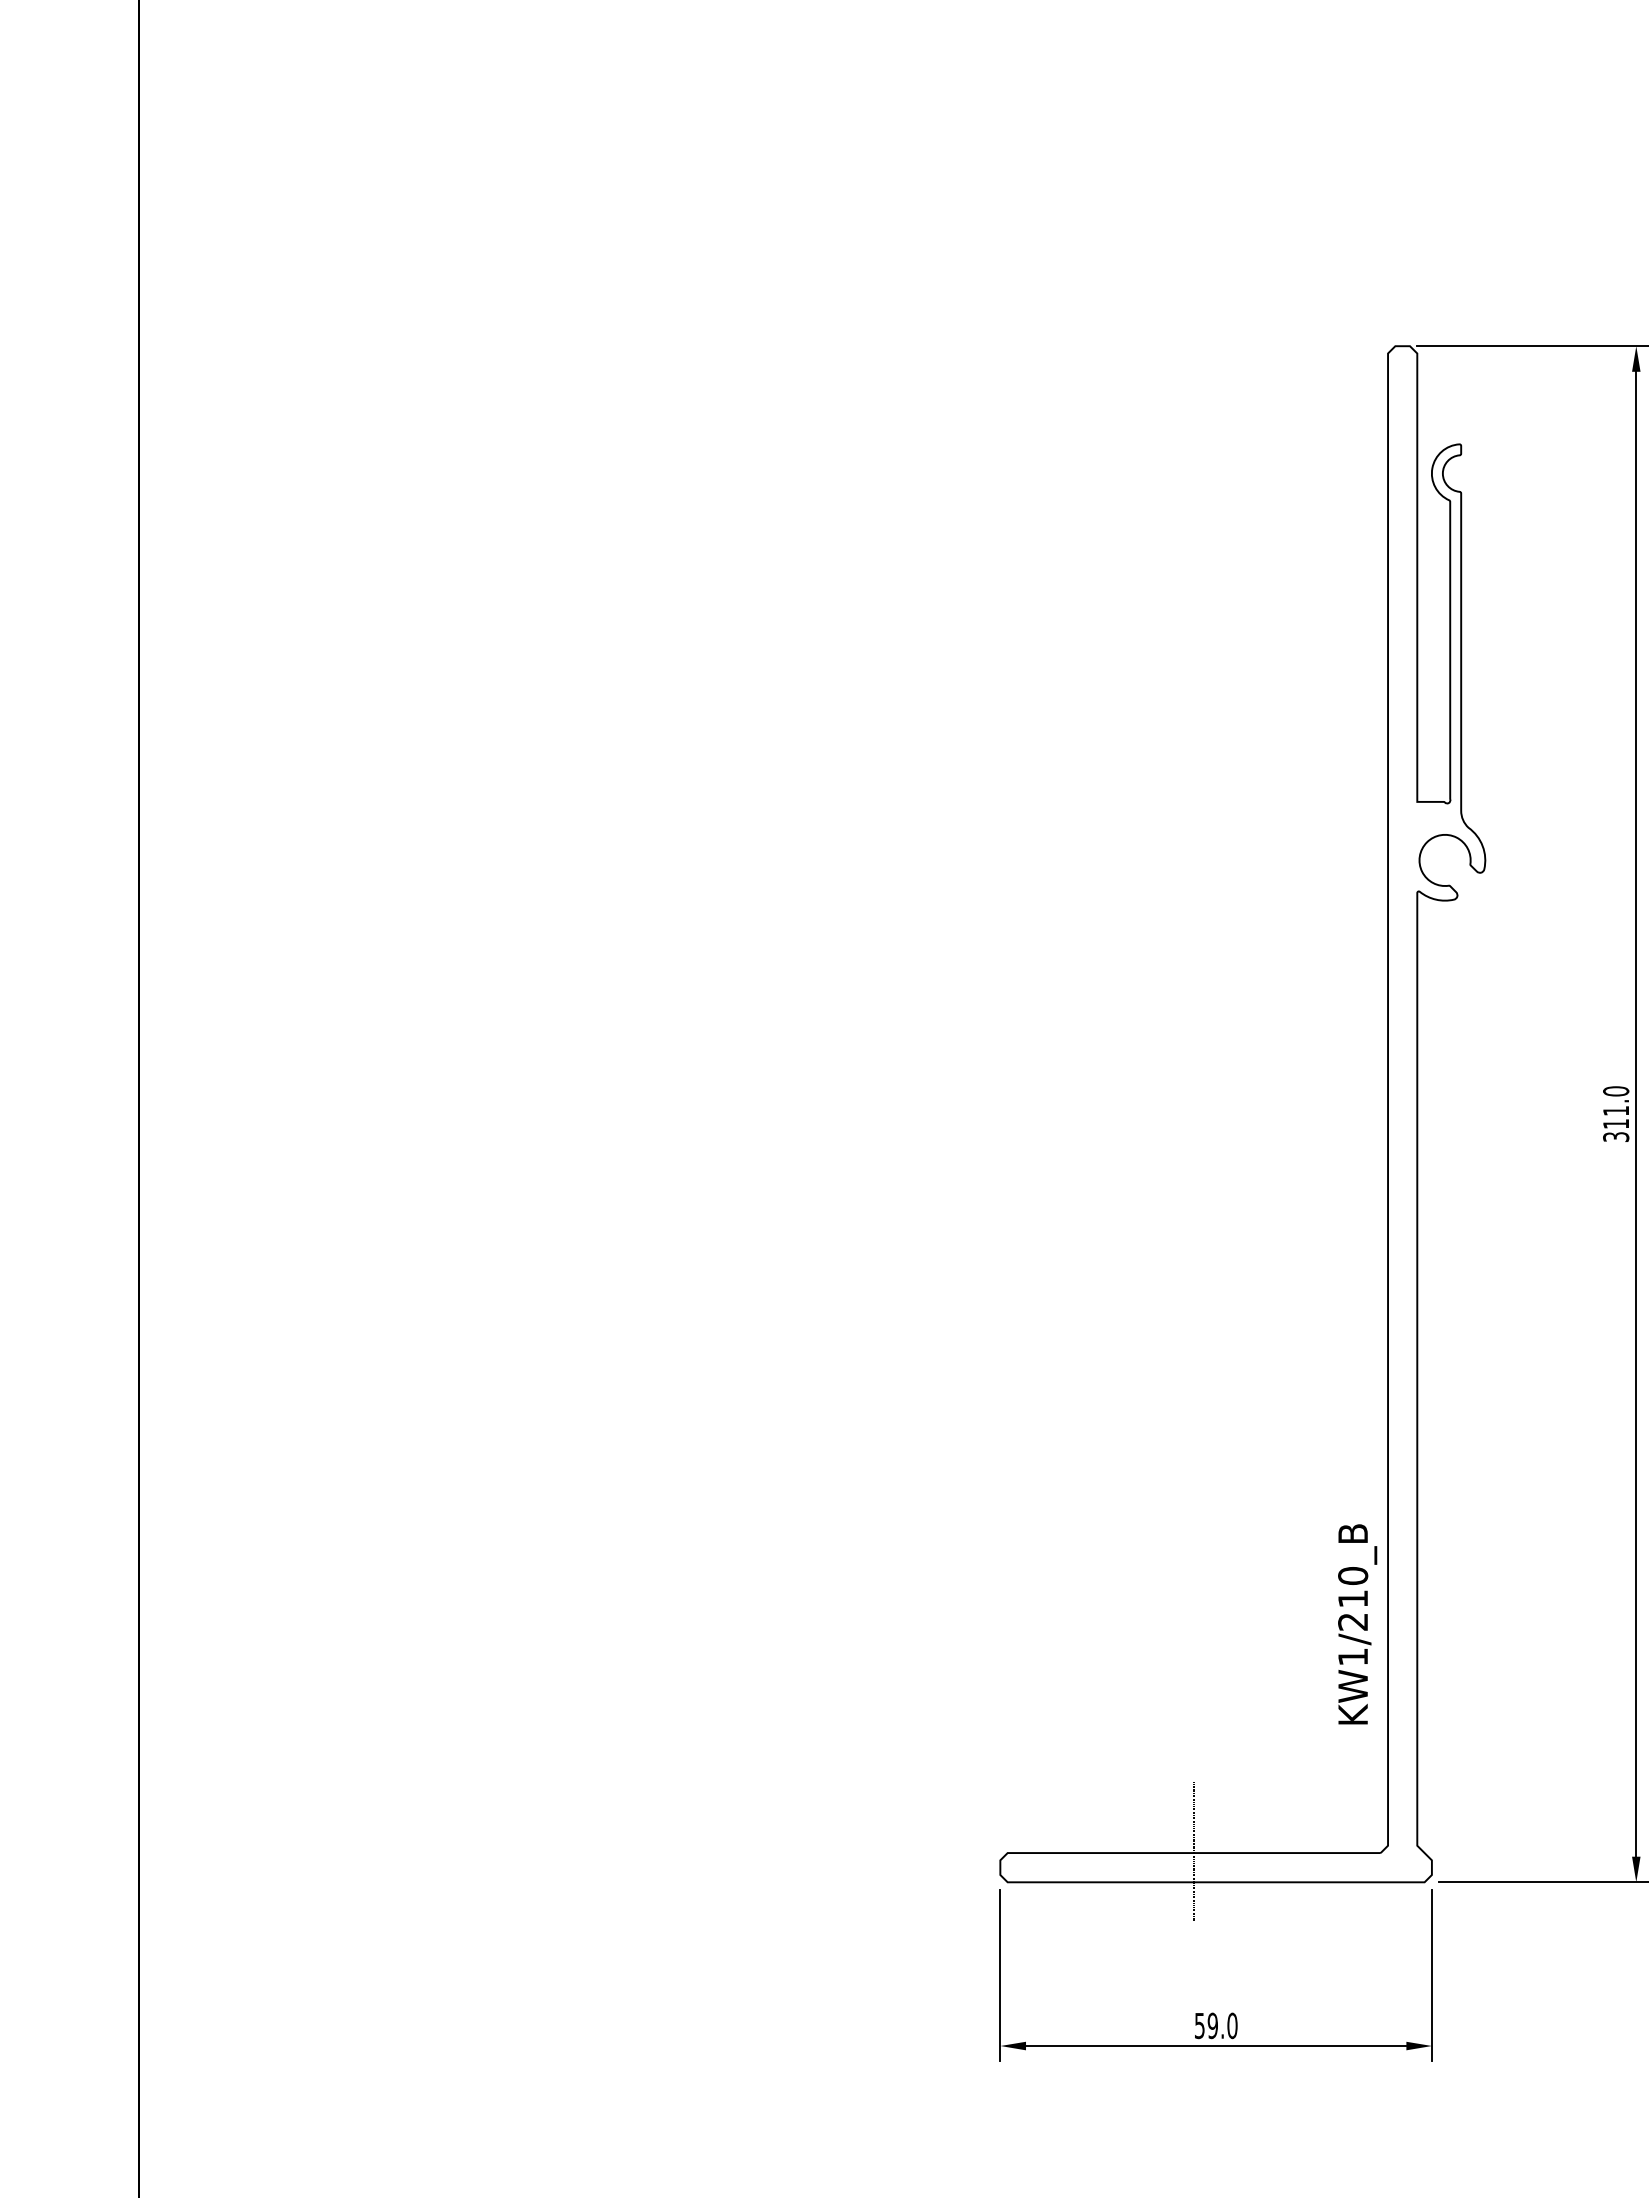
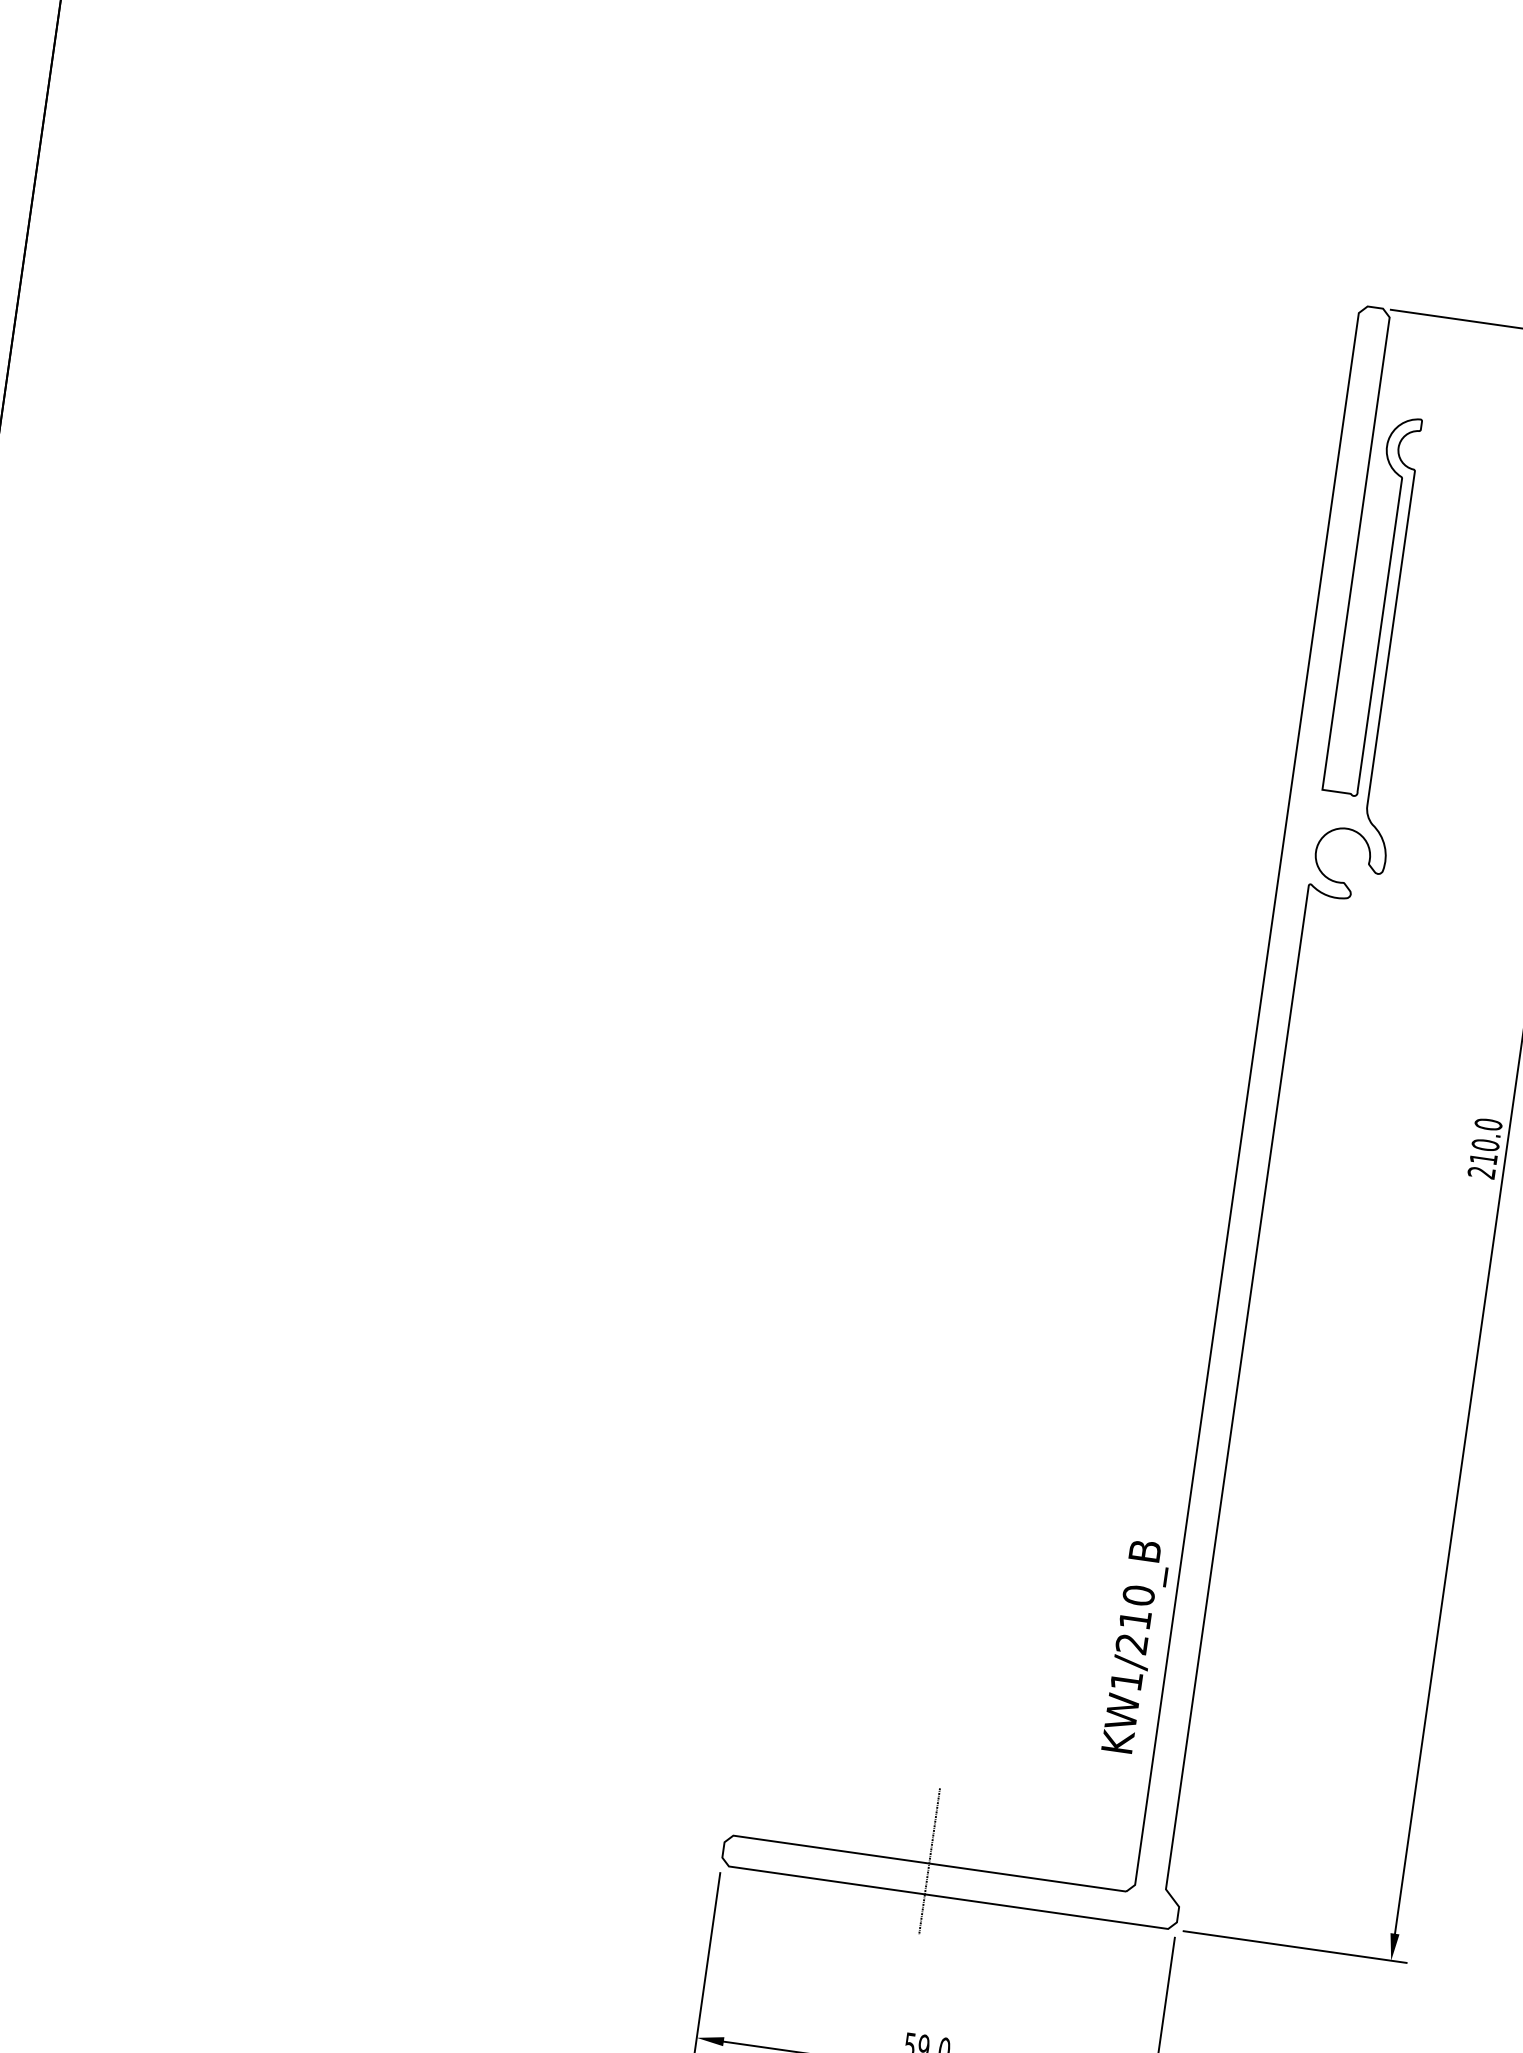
text: (1616, 1123) -> (1484, 1158), 311.0 -> 210.0

